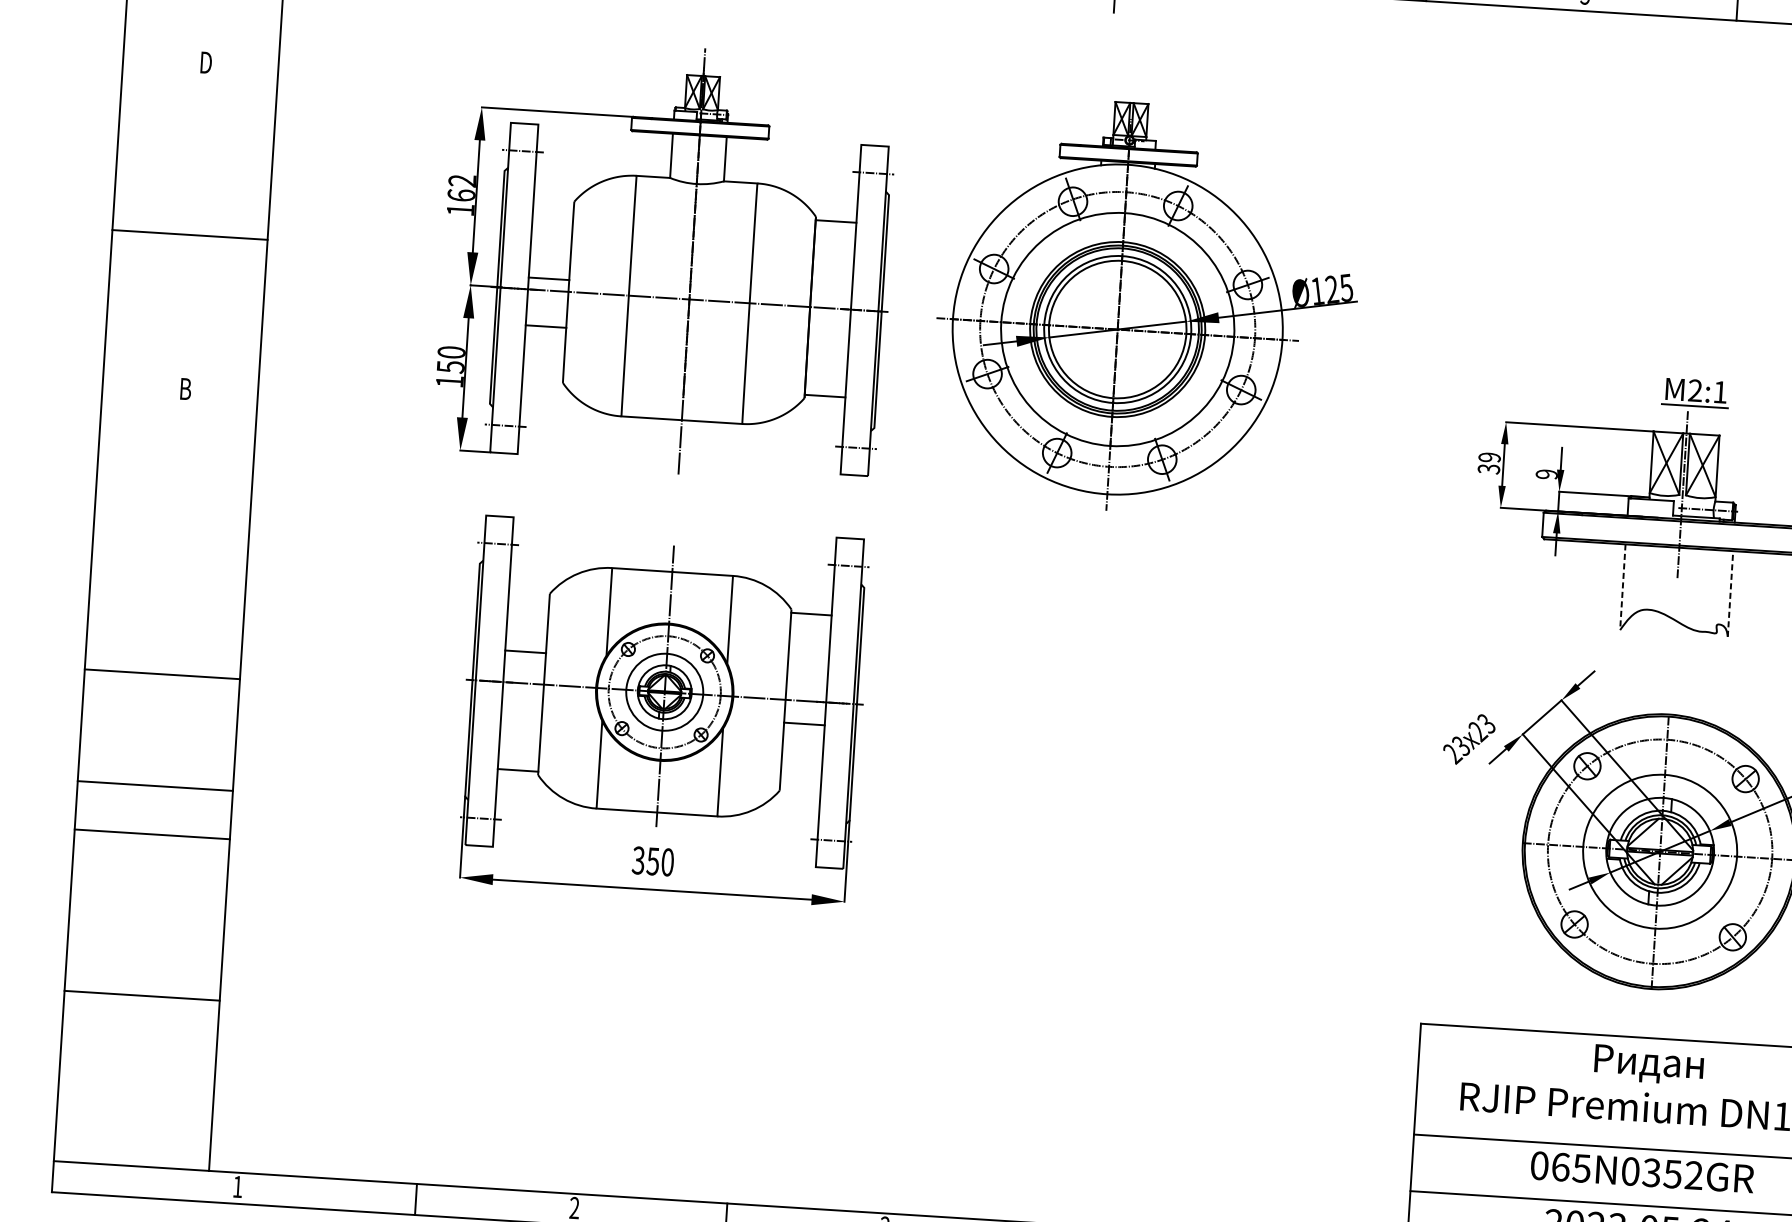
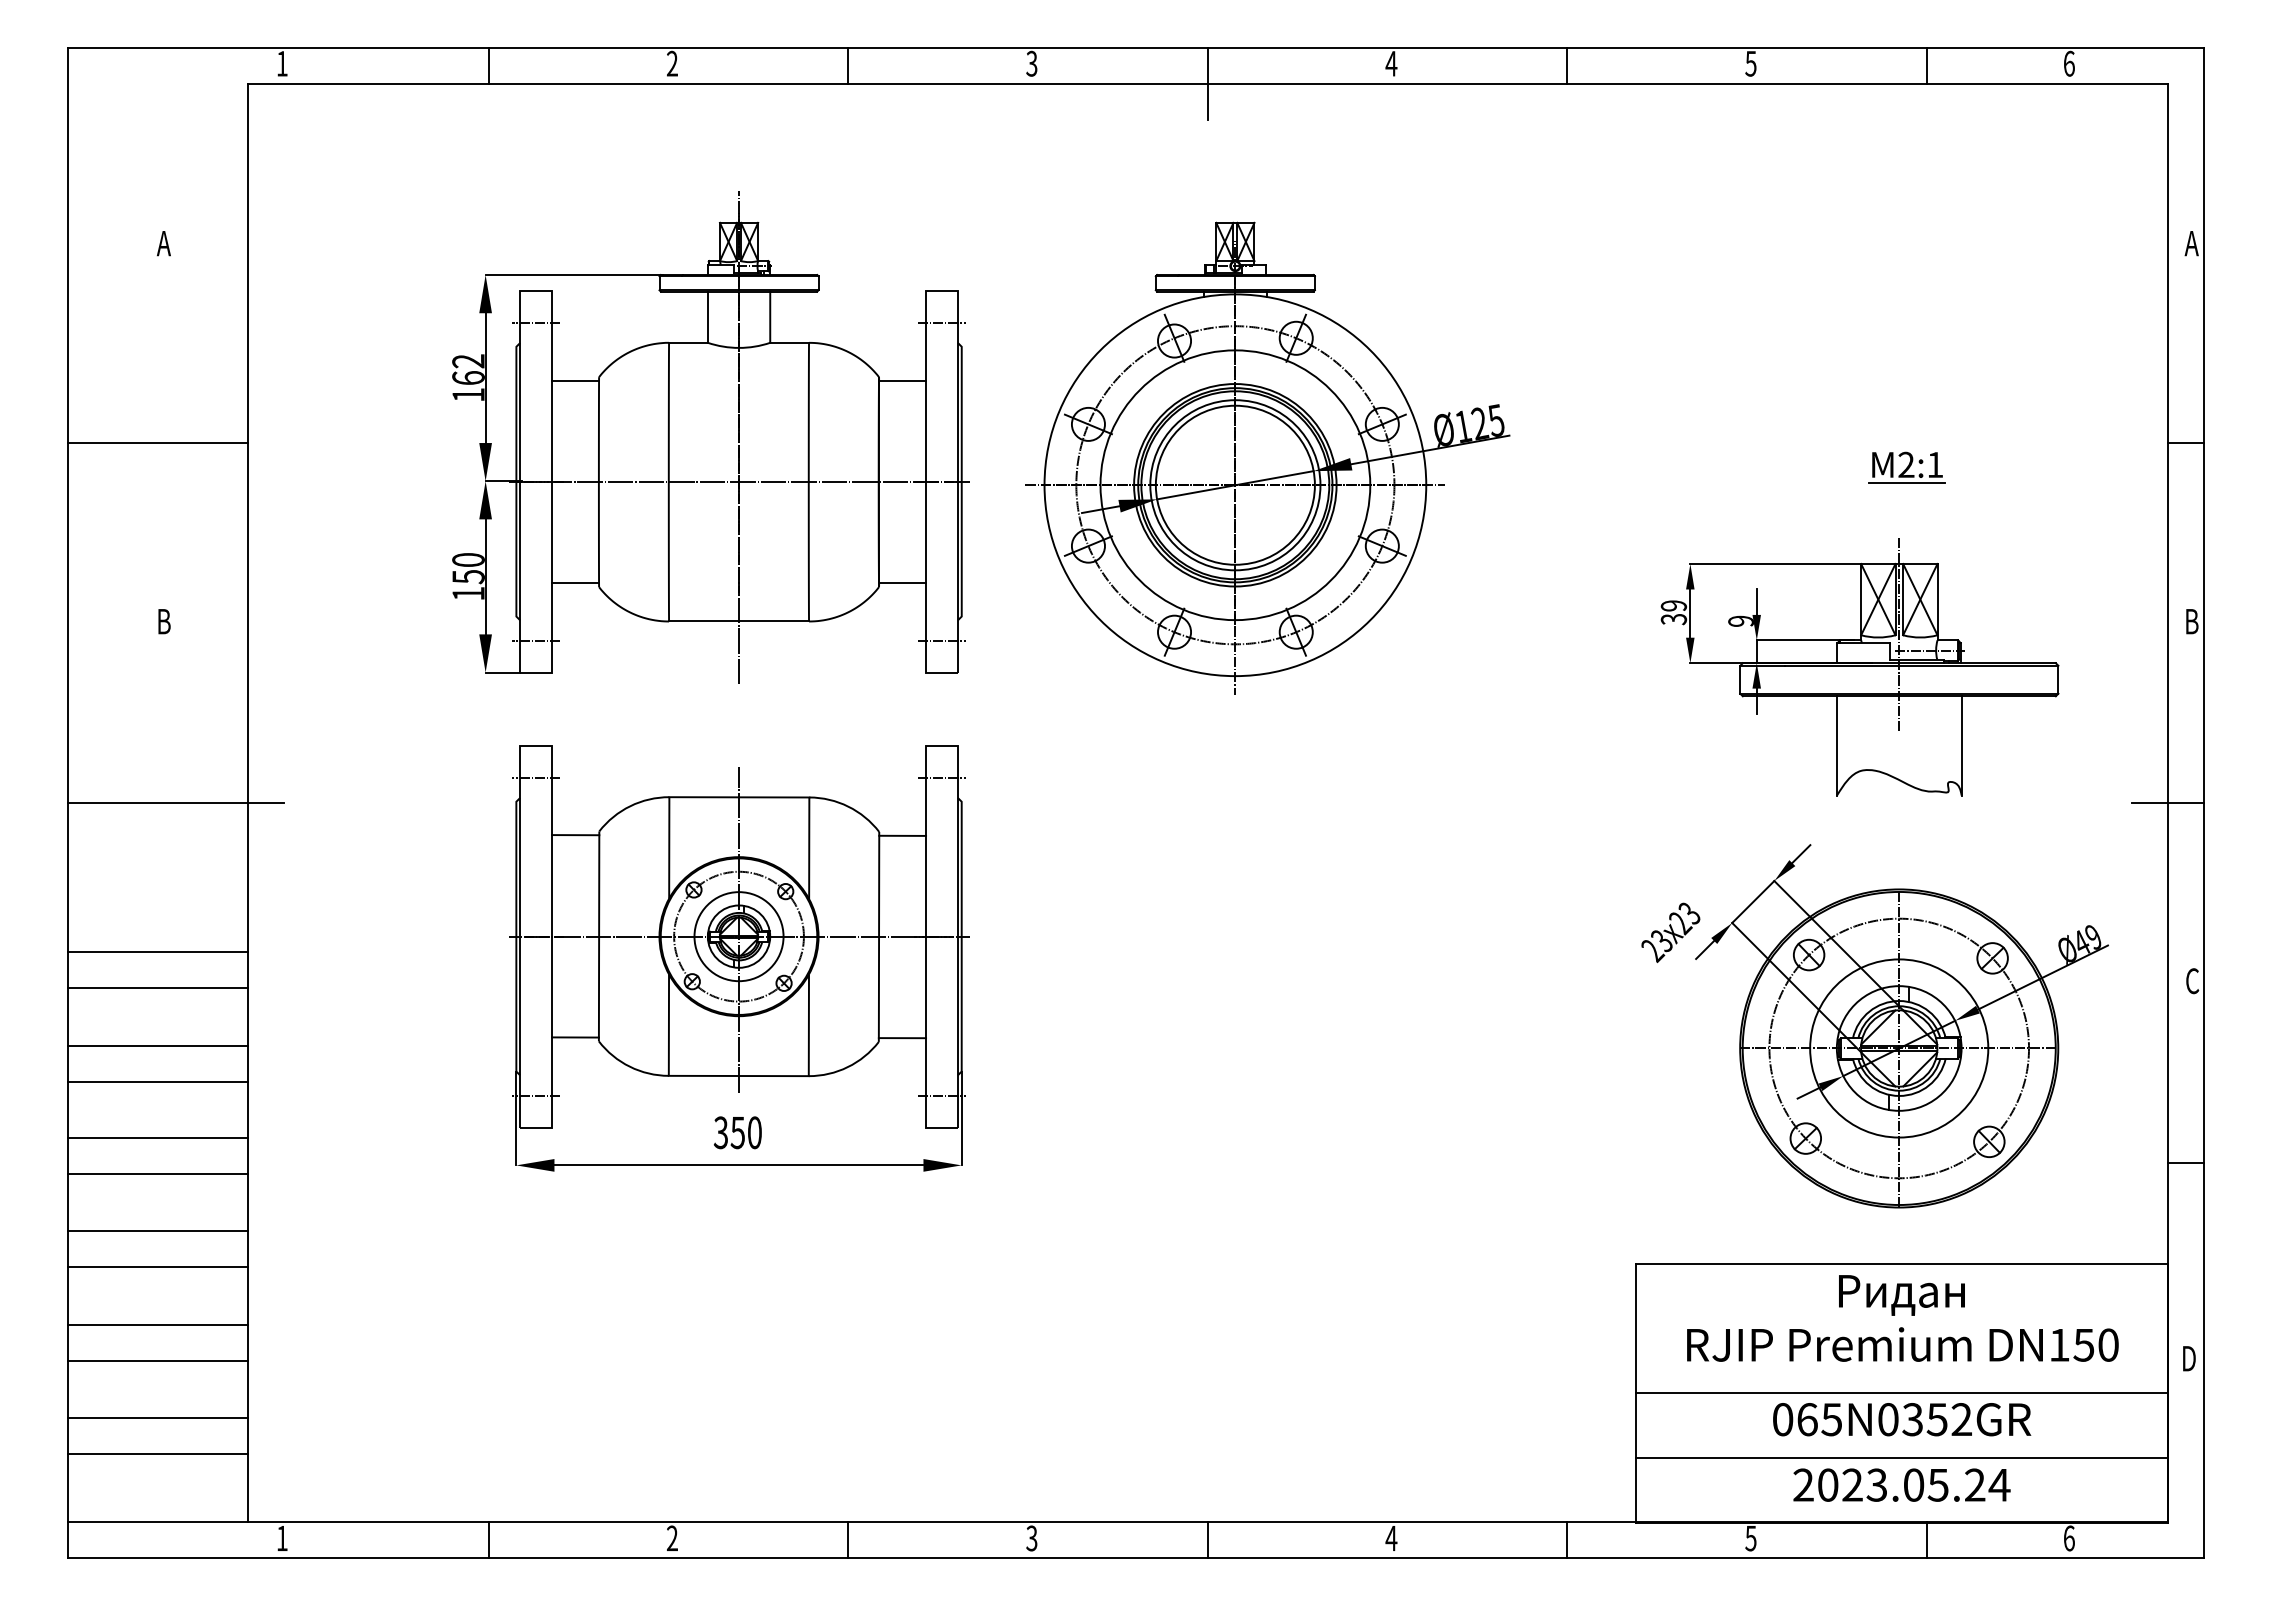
text: (205, 62) -> (163, 243), D -> A
line: (549, 279) -> (575, 381), moved
line: (546, 326) -> (575, 583), moved
part: (1695, 392) -> (1906, 467), moved
line: (185, 546) -> (175, 803), added
line: (1622, 586) -> (1836, 745), dashed -> solid
line: (1730, 593) -> (1961, 745), dashed -> solid
line: (525, 652) -> (575, 835), moved
line: (159, 705) -> (157, 988), added
line: (804, 724) -> (902, 1038), moved
line: (156, 754) -> (157, 1045), added
line: (149, 865) -> (157, 1173), added
line: (146, 915) -> (157, 1231), added
line: (144, 946) -> (157, 1267), added
line: (139, 1026) -> (157, 1360), added
line: (136, 1076) -> (157, 1418), added
line: (134, 1107) -> (157, 1454), added

